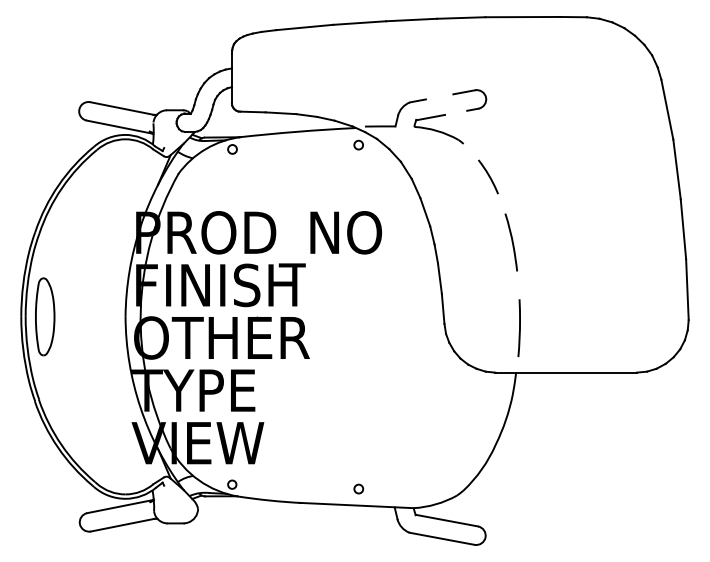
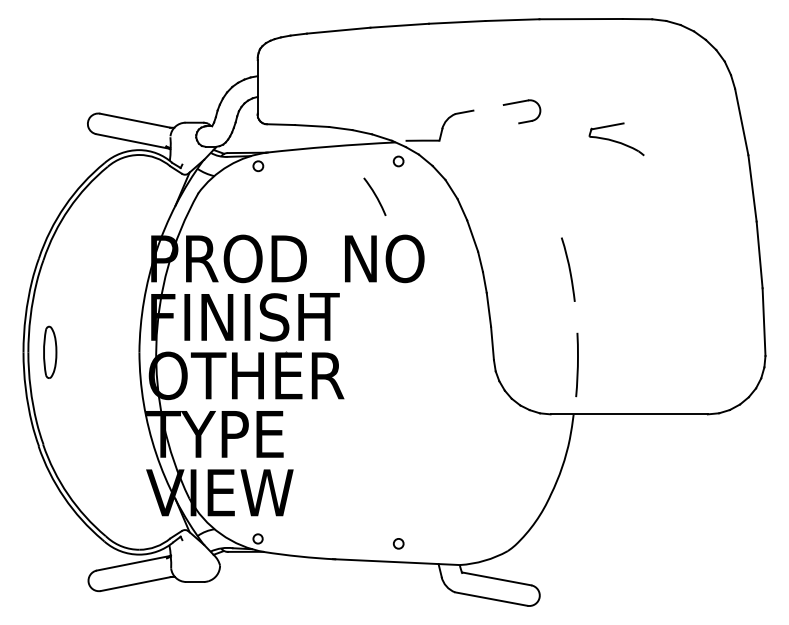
part: (438, 129) -> (616, 139), moved
curve: (488, 176) -> (375, 196), moved
part: (45, 316) -> (50, 351), size x0.6

